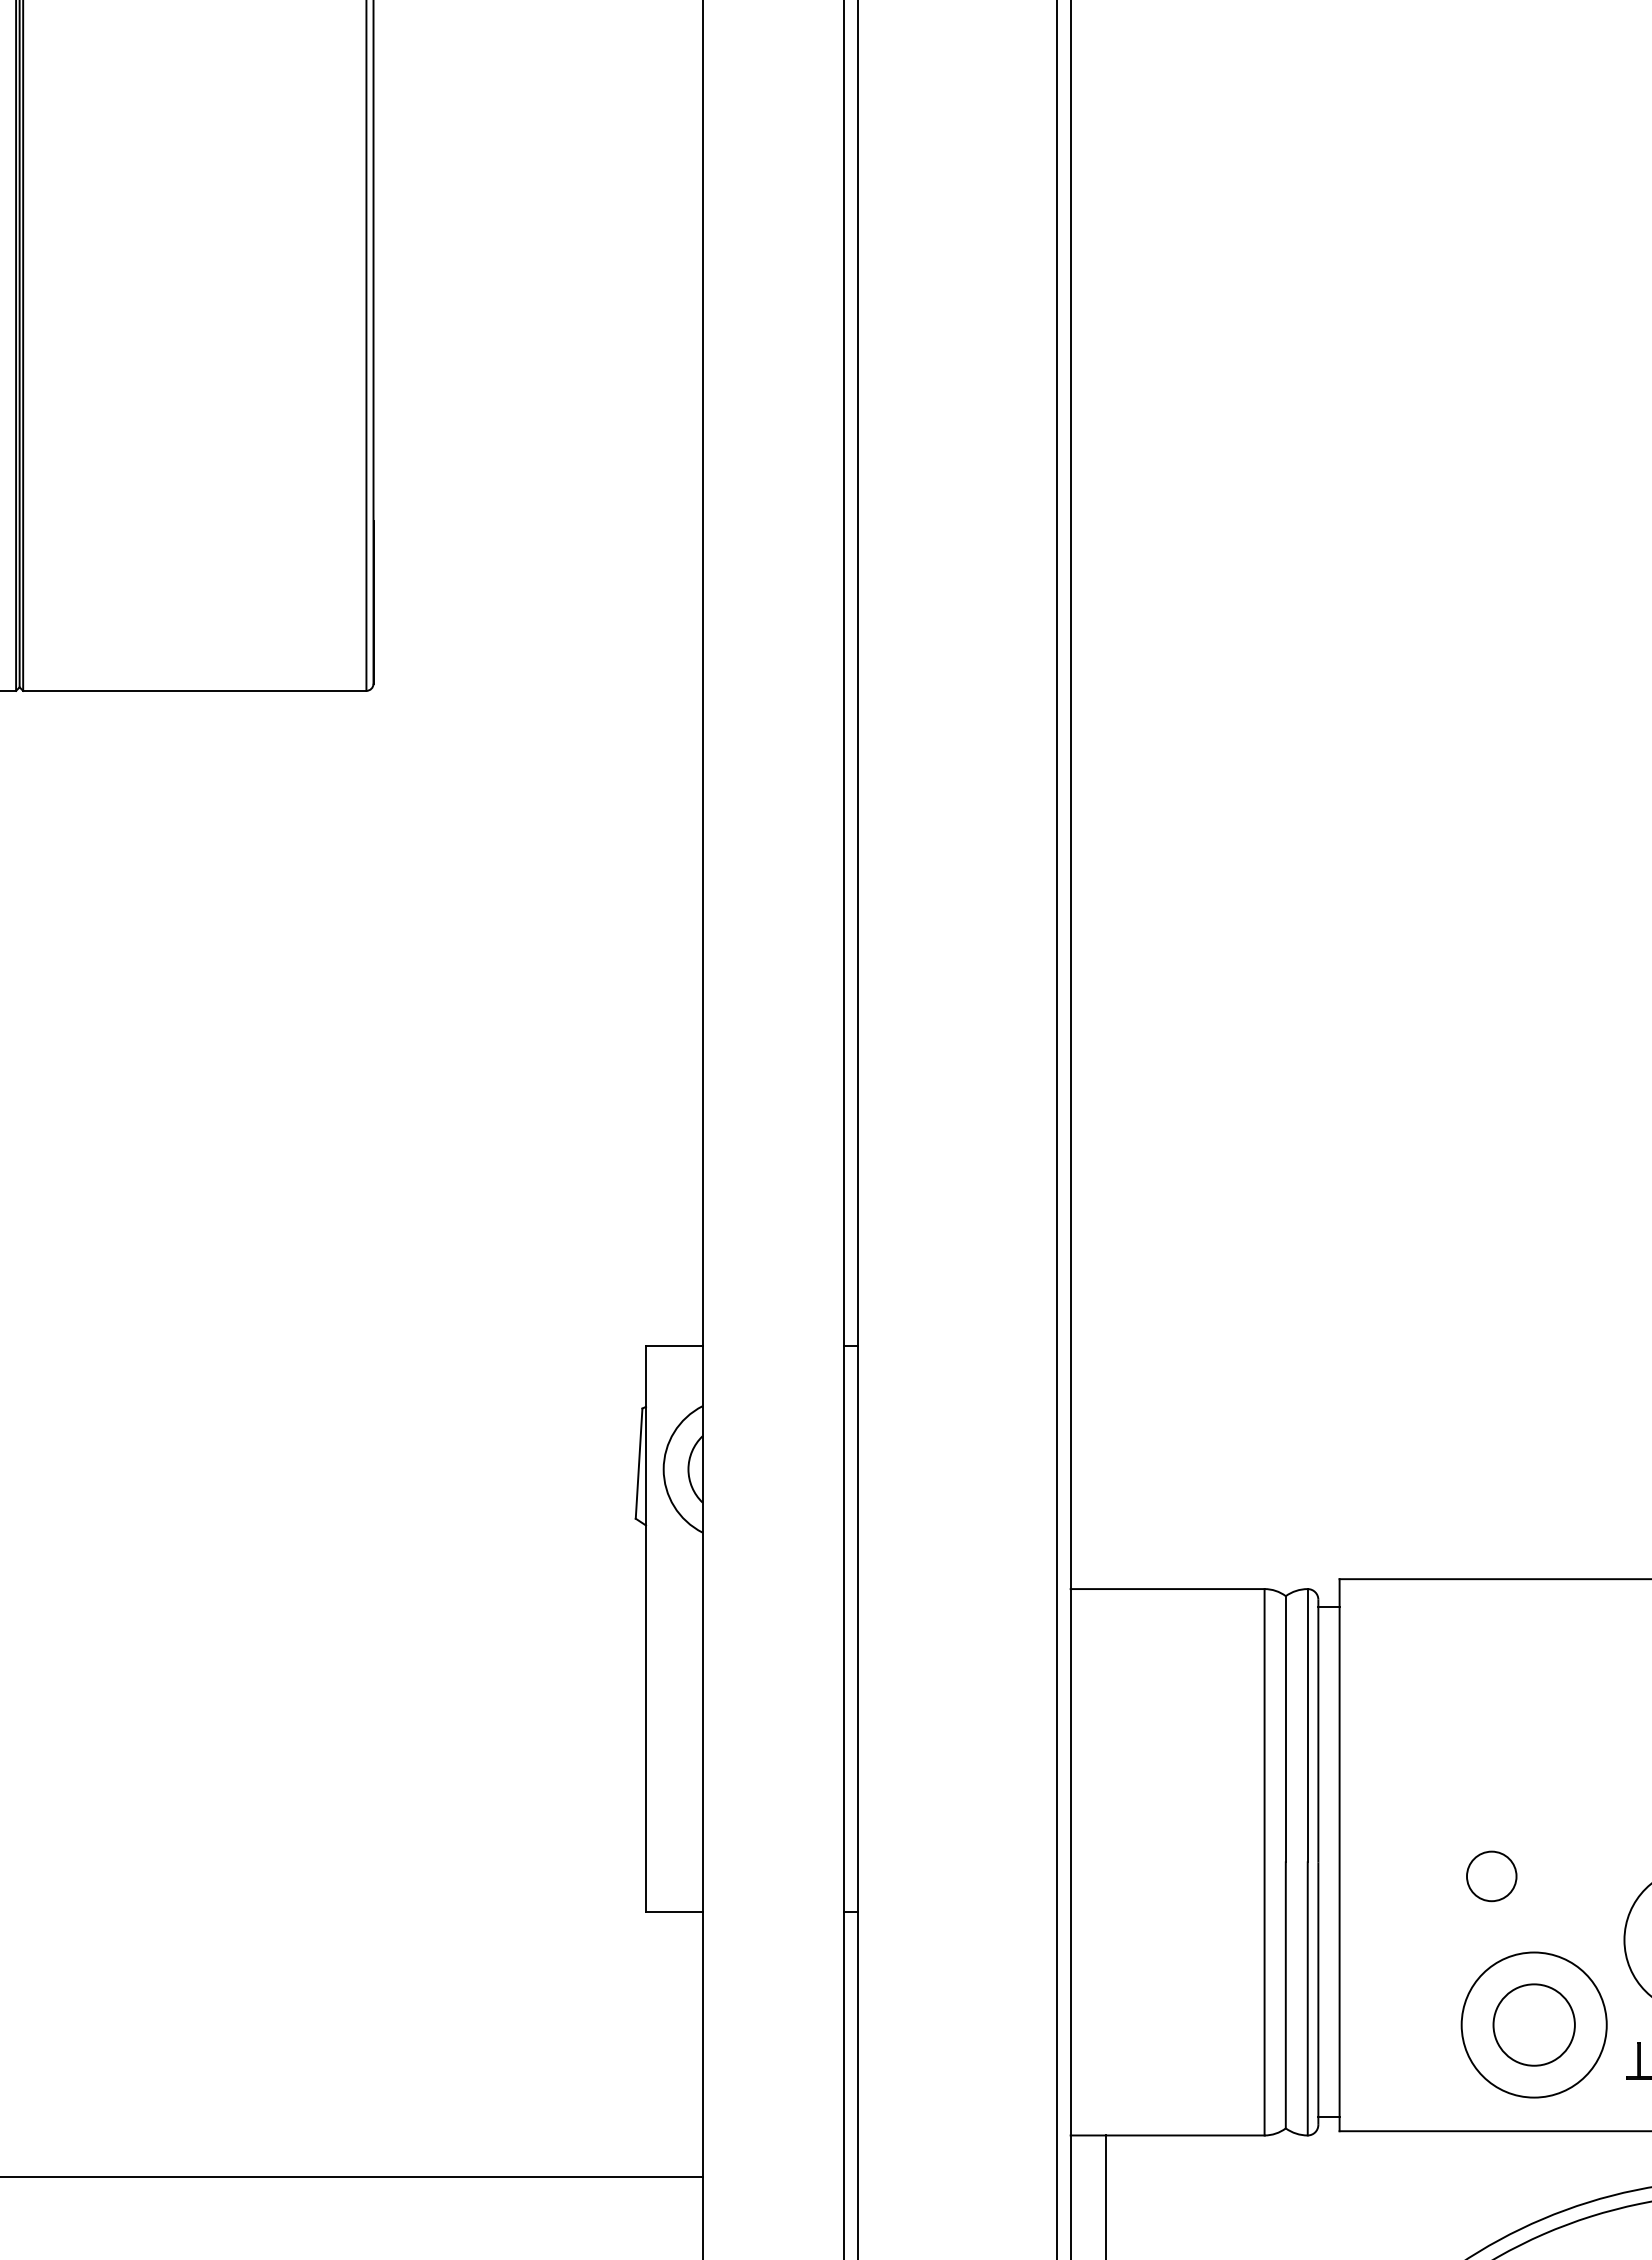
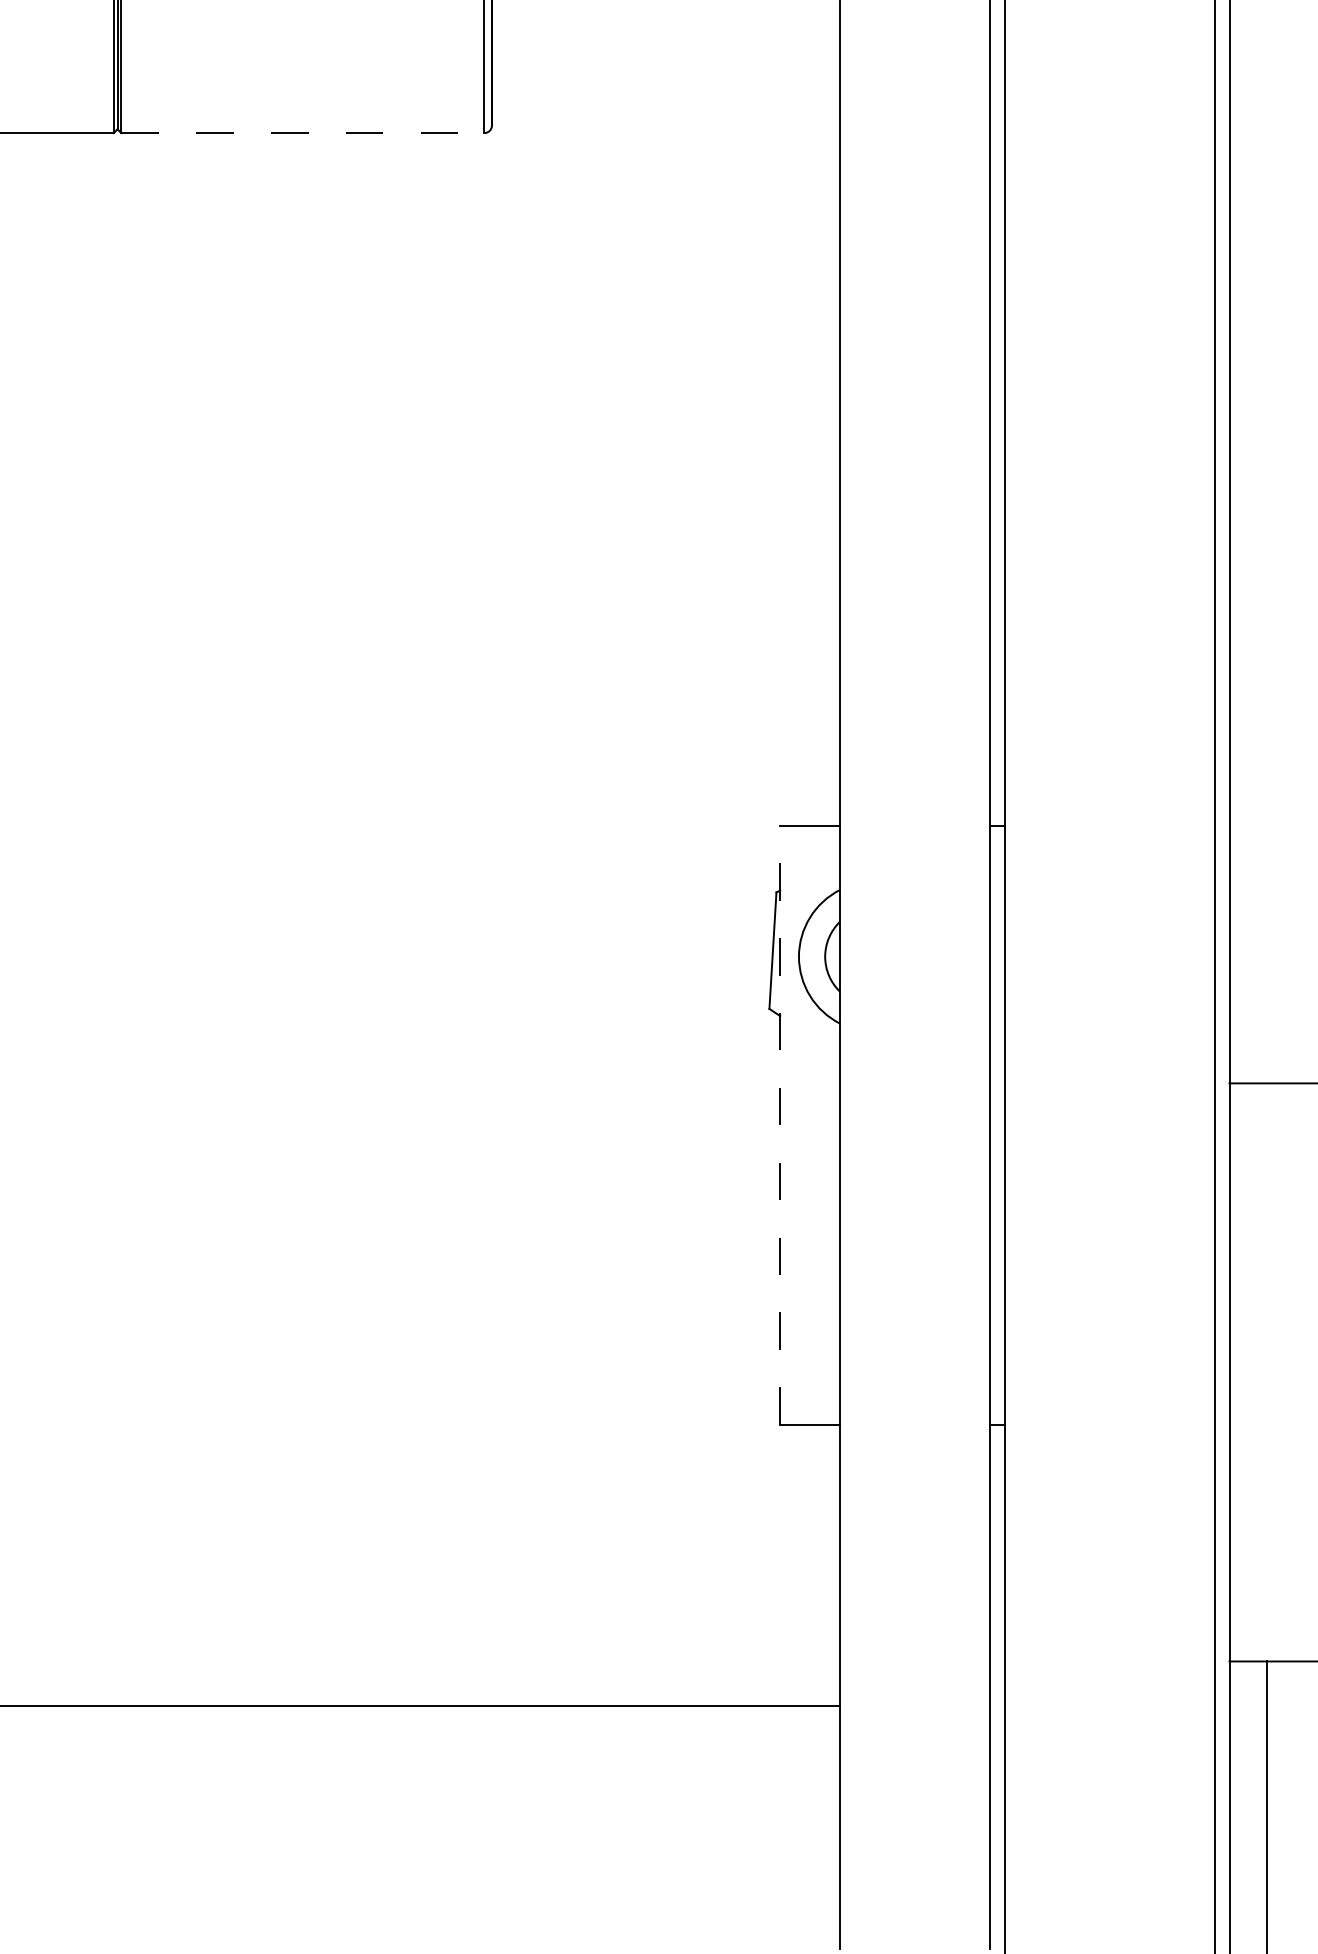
line: (194, 690) -> (302, 132), solid -> dashed
line: (646, 1628) -> (780, 1125), solid -> dashed

